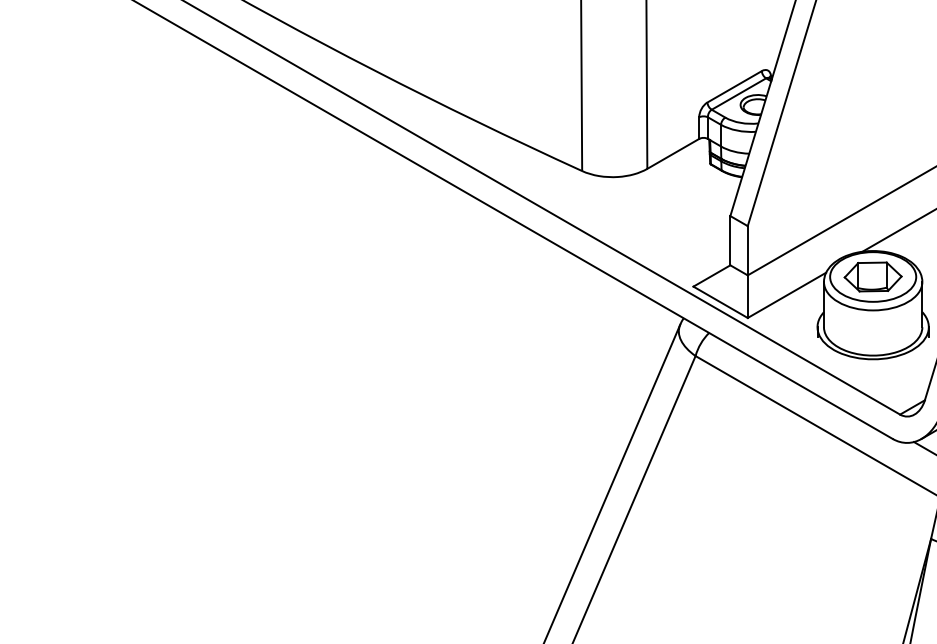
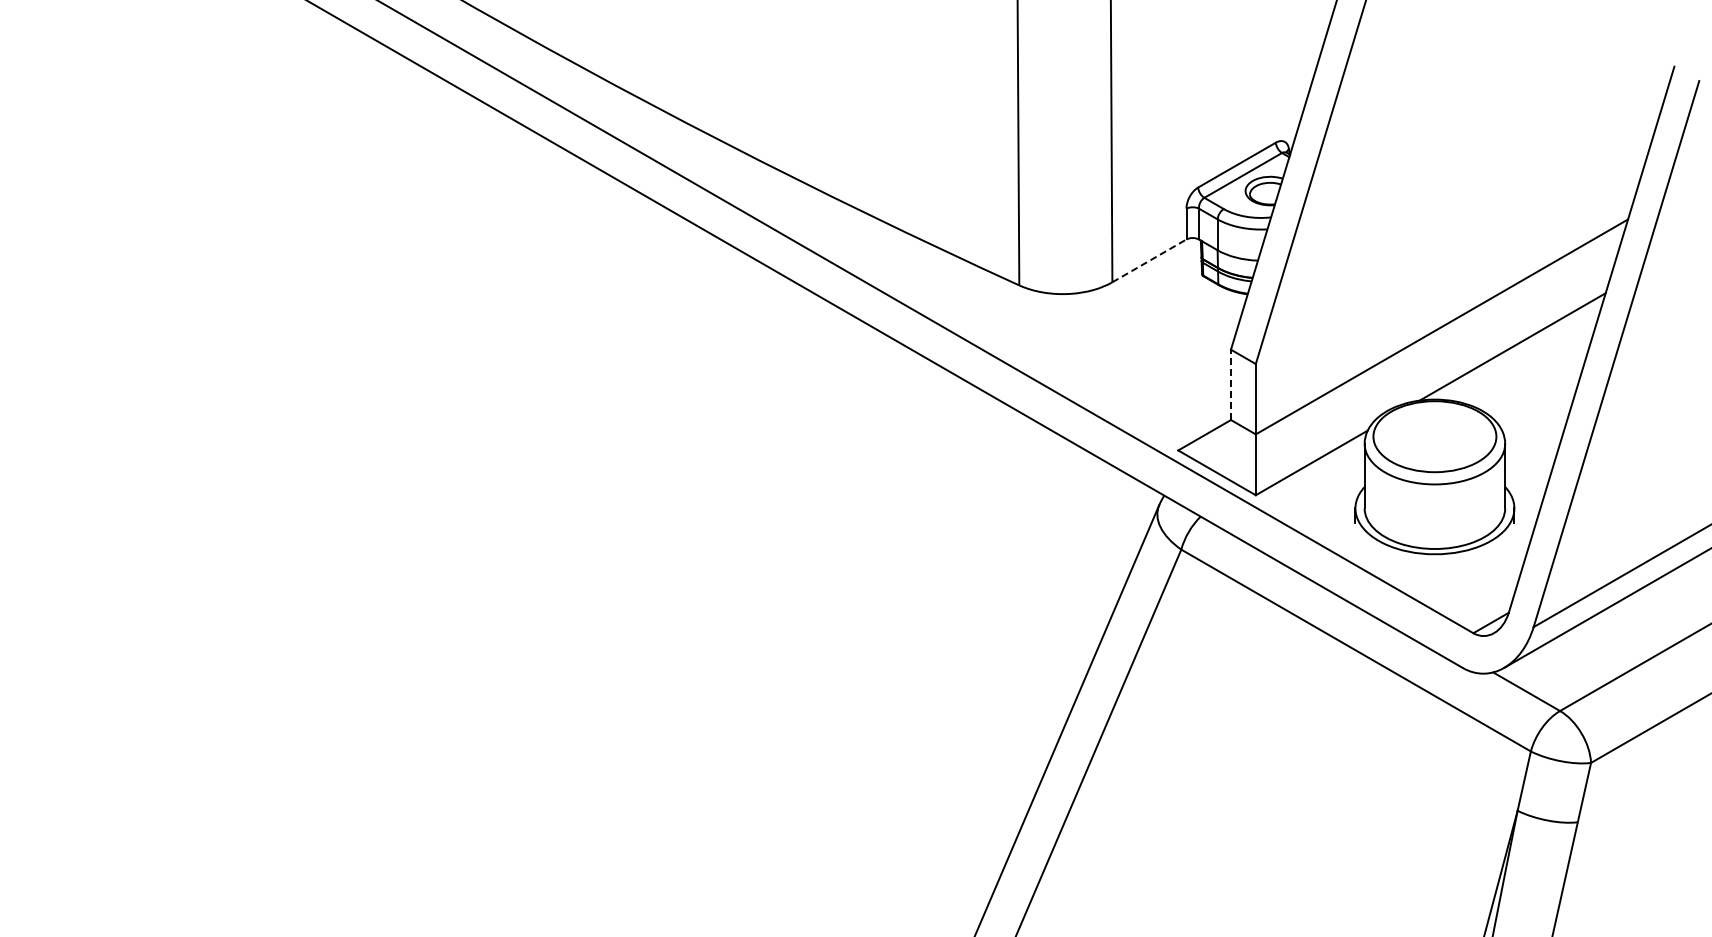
line: (673, 153) -> (1149, 260), solid -> dashed
line: (730, 240) -> (1230, 384), solid -> dashed
part: (872, 276) -> (1434, 436), removed

